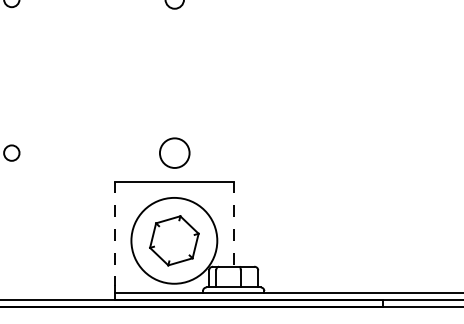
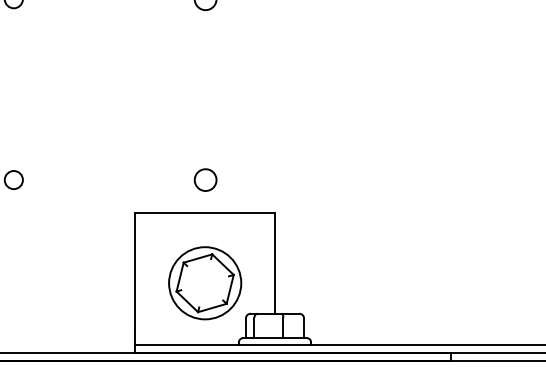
circle: (174, 152) -> (205, 179), size x0.62
line: (233, 224) -> (274, 264), dashed -> solid
line: (115, 234) -> (135, 275), dashed -> solid
circle: (174, 240) -> (205, 282), size x0.71

